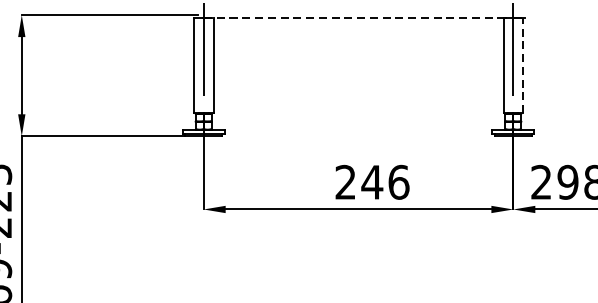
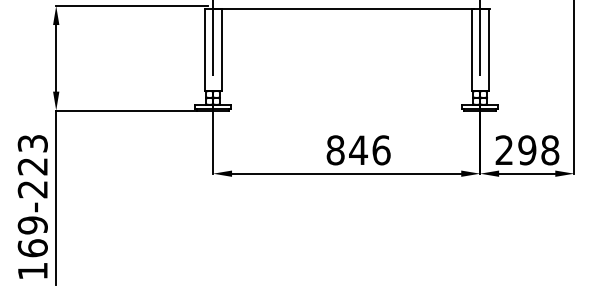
line: (358, 17) -> (346, 8), dashed -> solid
line: (523, 65) -> (488, 49), dashed -> solid
text: (345, 182) -> (335, 150), 246 -> 846

